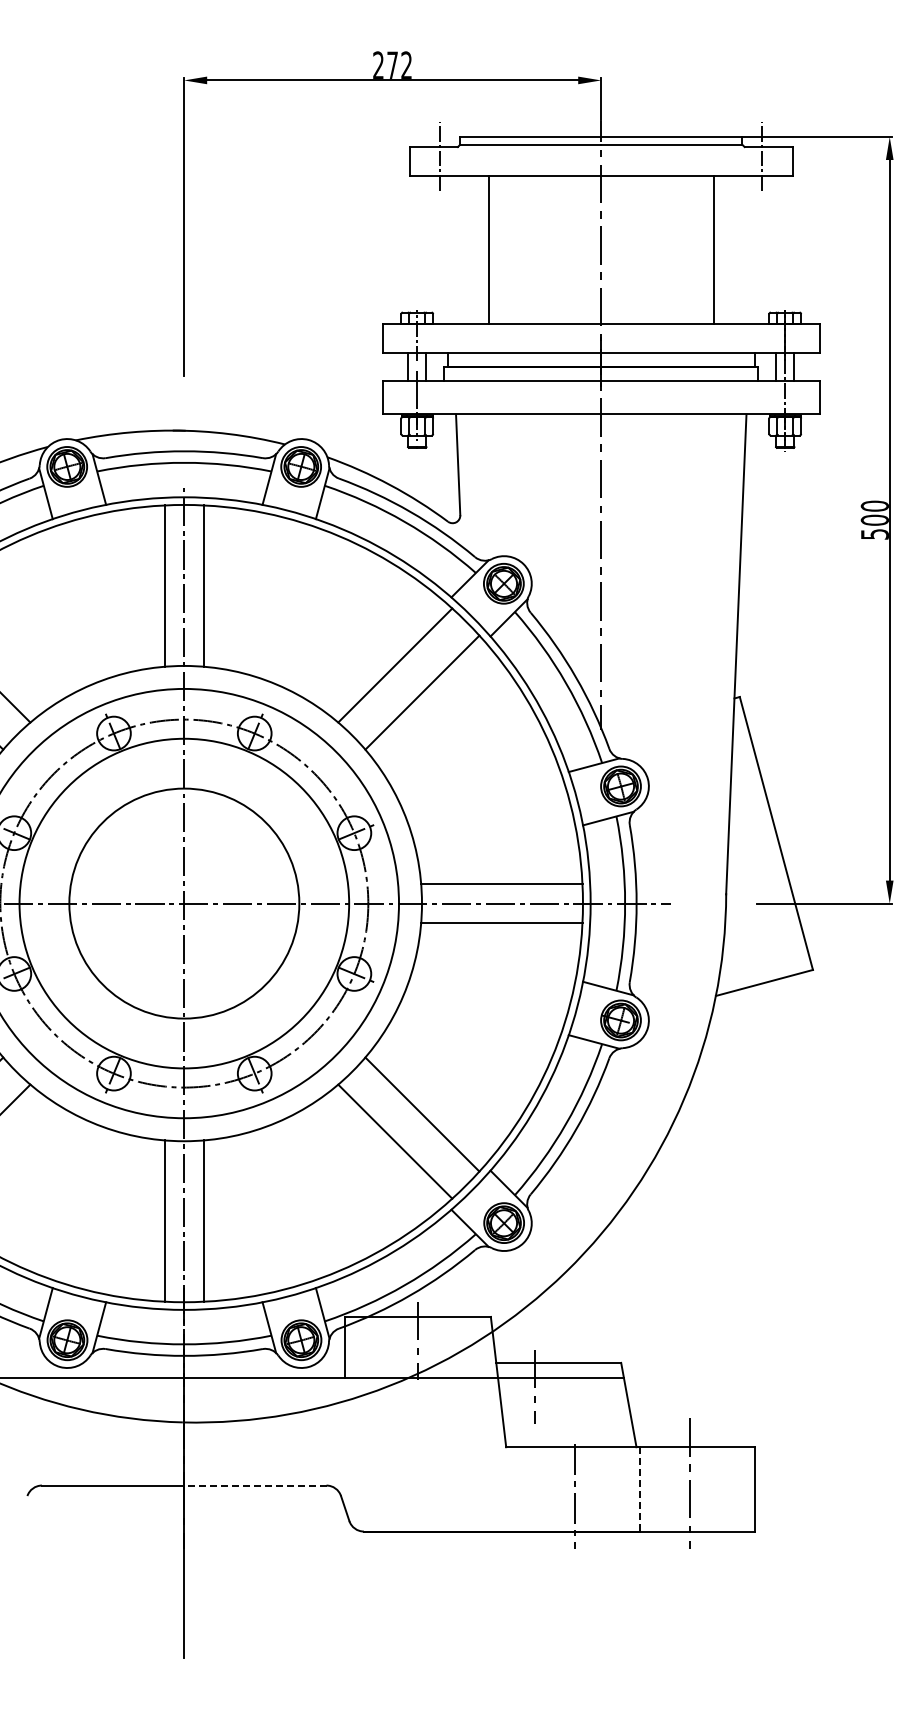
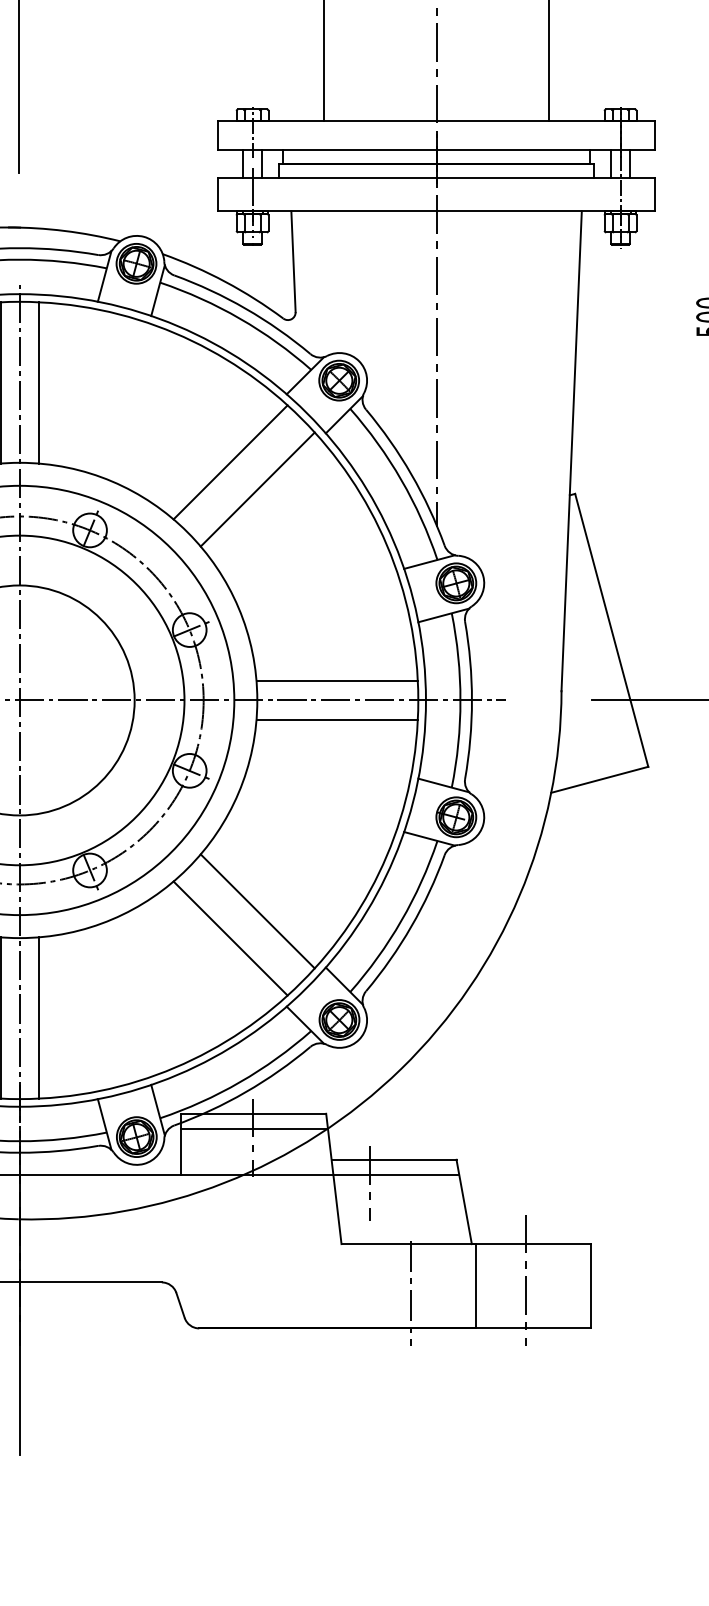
line: (418, 1332) -> (253, 1129), added
line: (254, 1485) -> (89, 1282), dashed -> solid
line: (640, 1489) -> (475, 1286), dashed -> solid

